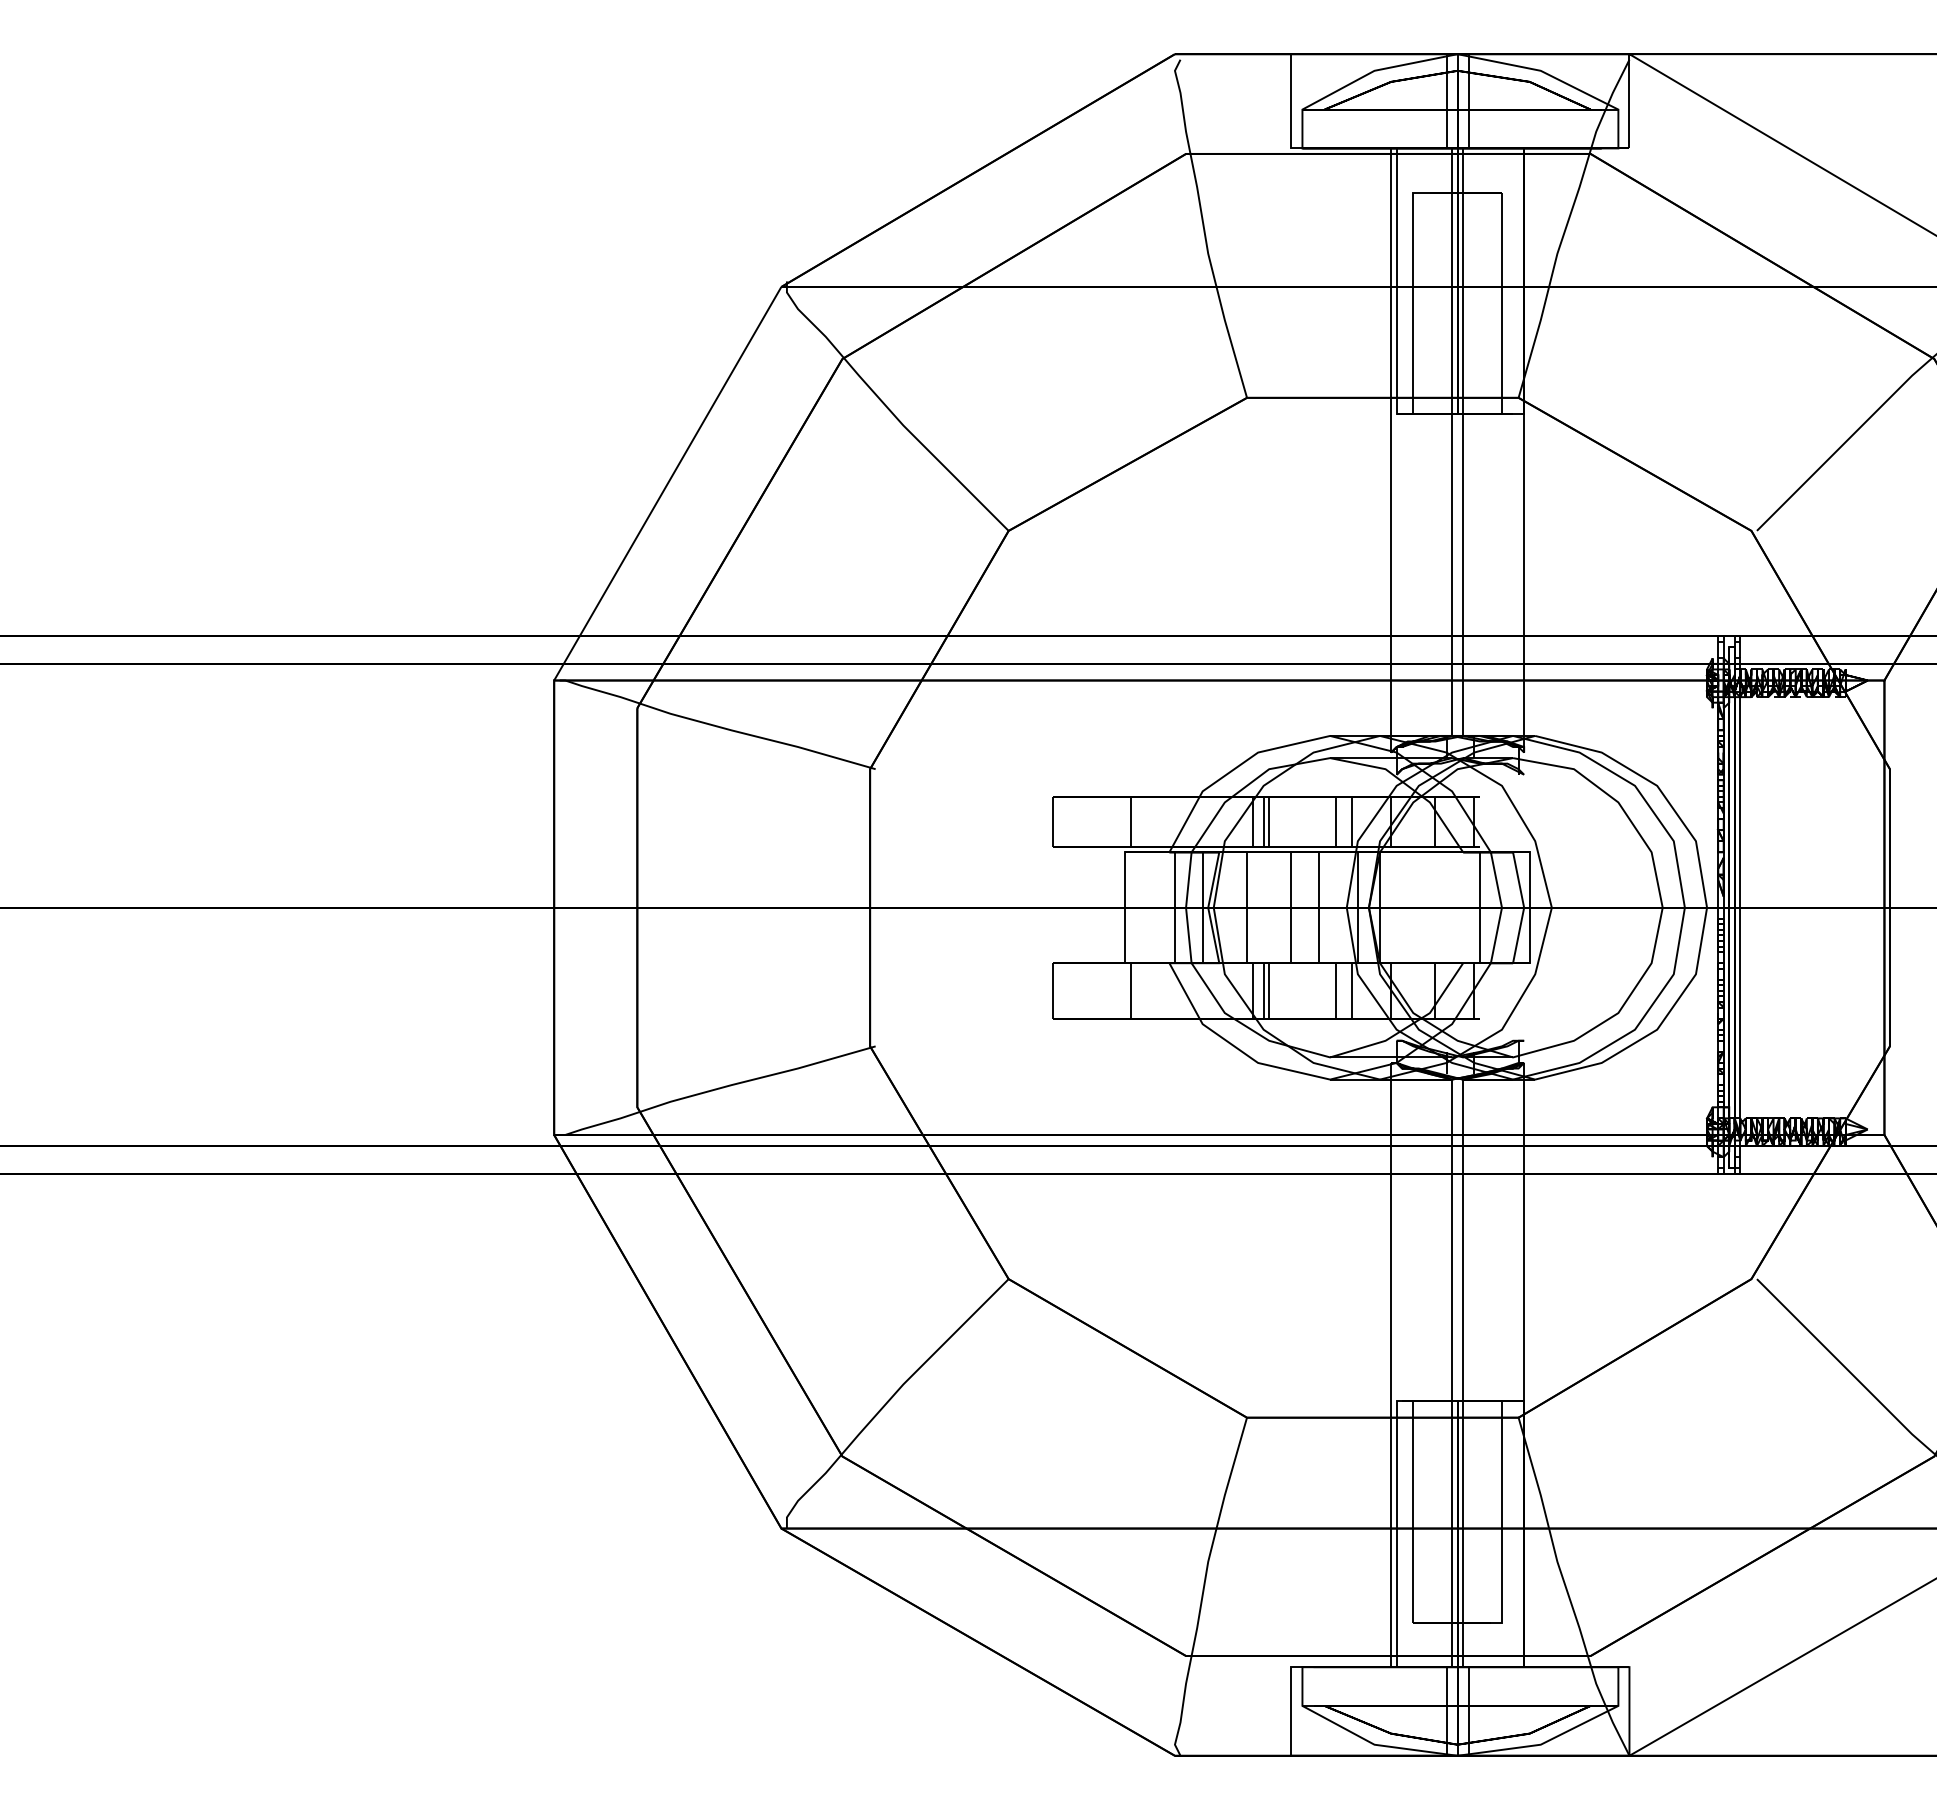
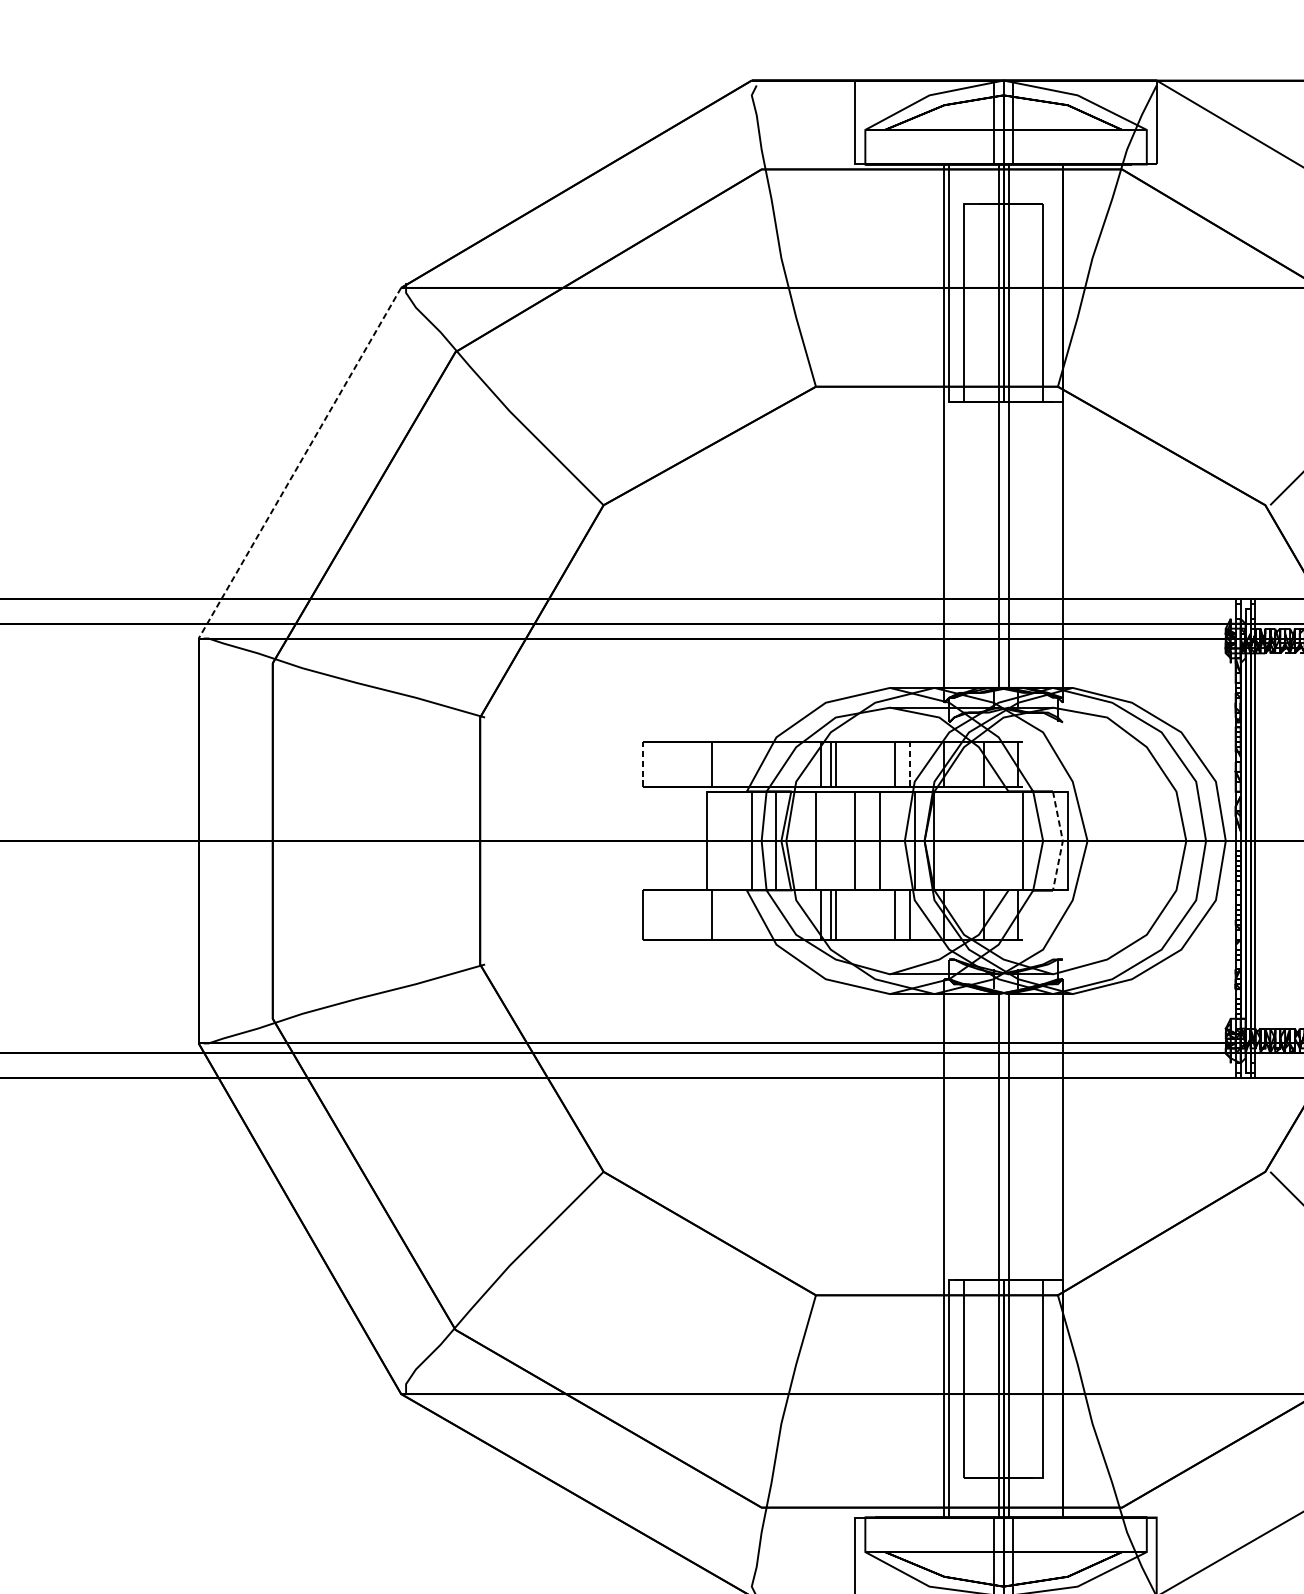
line: (667, 484) -> (299, 463), solid -> dashed
line: (1053, 821) -> (643, 764), solid -> dashed
line: (1352, 821) -> (909, 764), solid -> dashed
line: (1524, 907) -> (1063, 840), solid -> dashed

